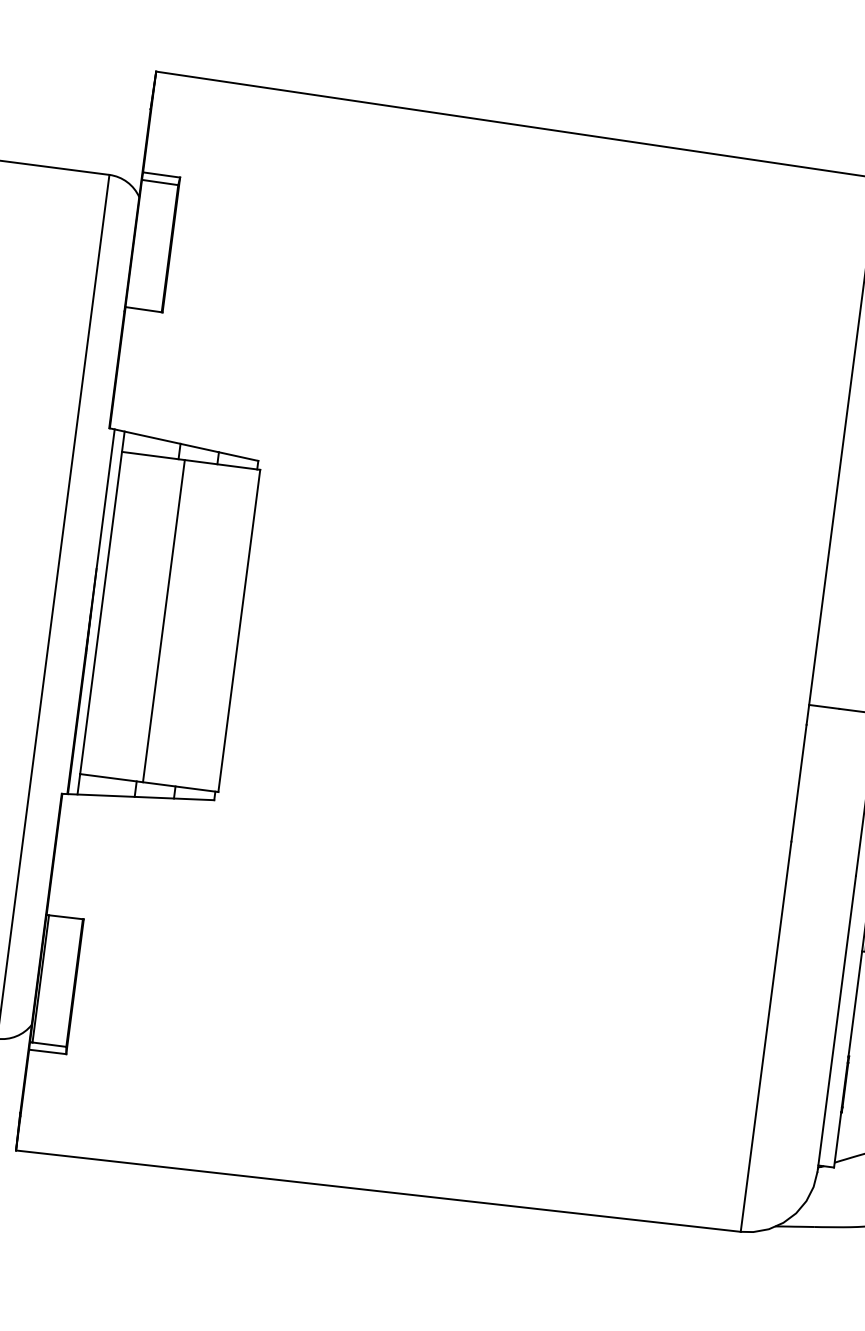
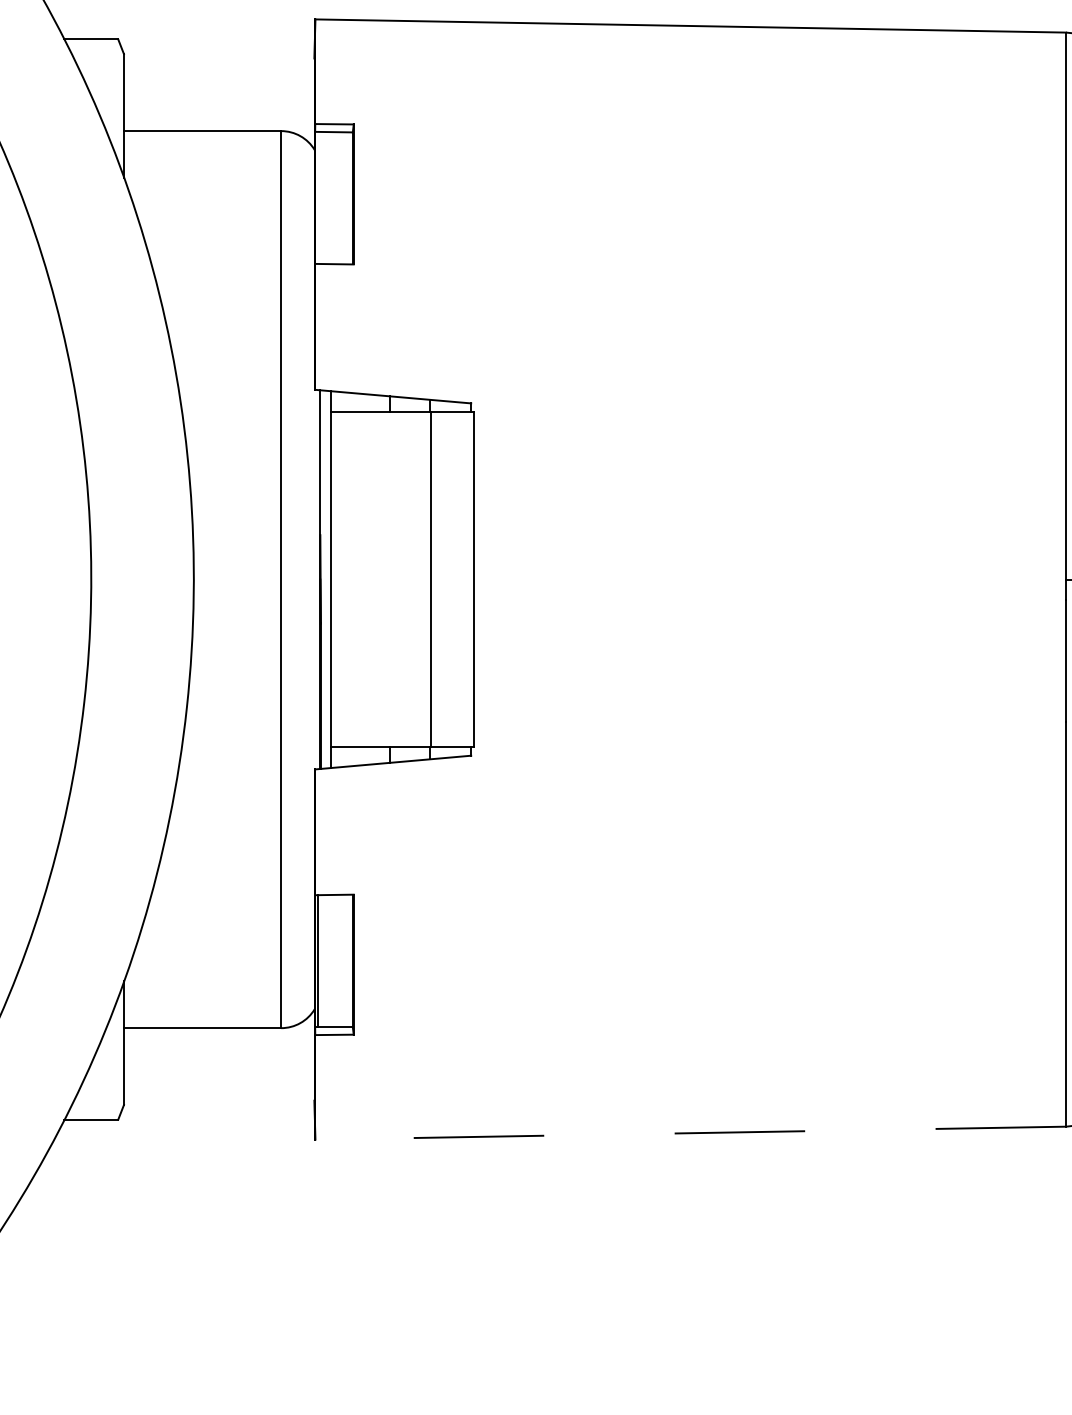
line: (164, 621) -> (431, 579), moved
line: (378, 1191) -> (690, 1133), solid -> dashed

